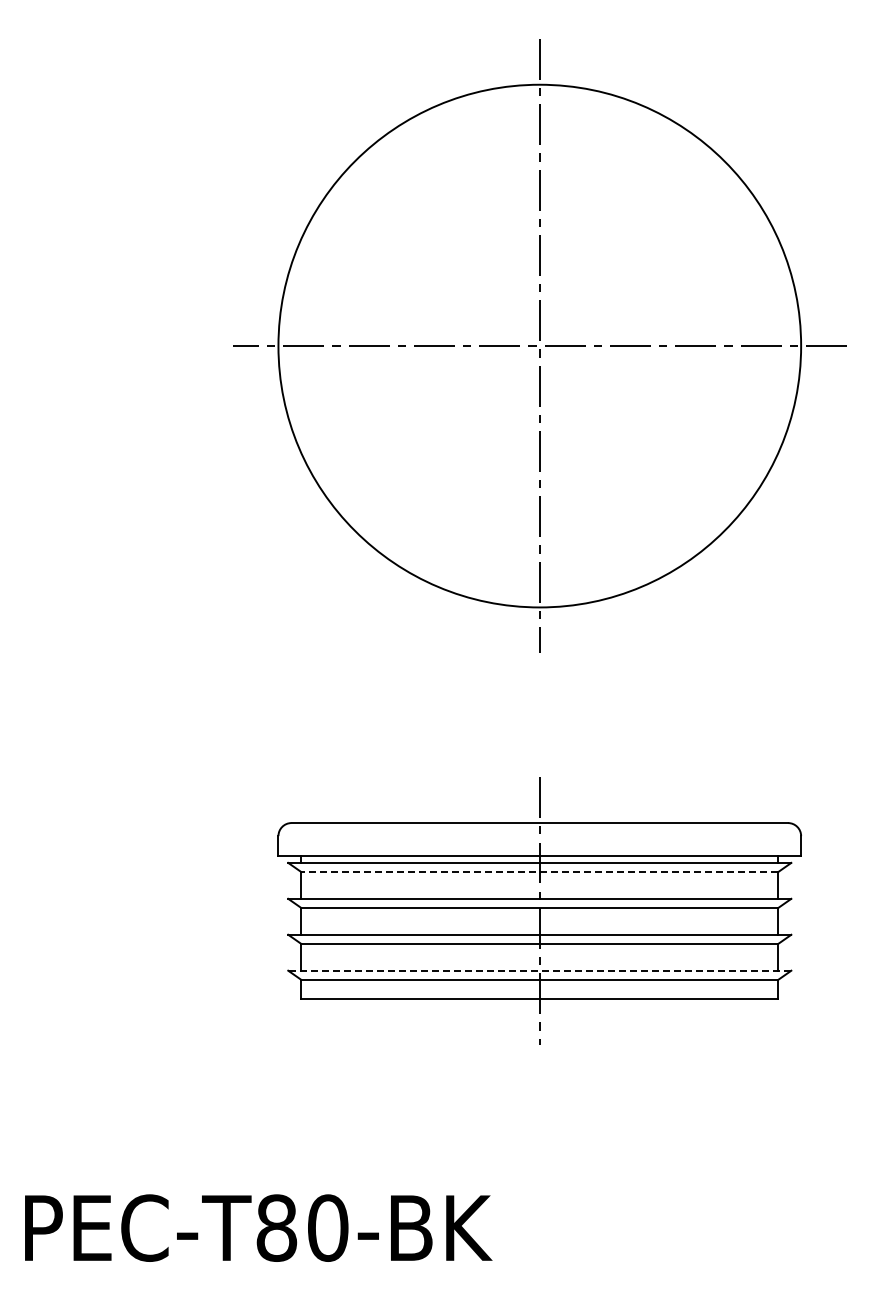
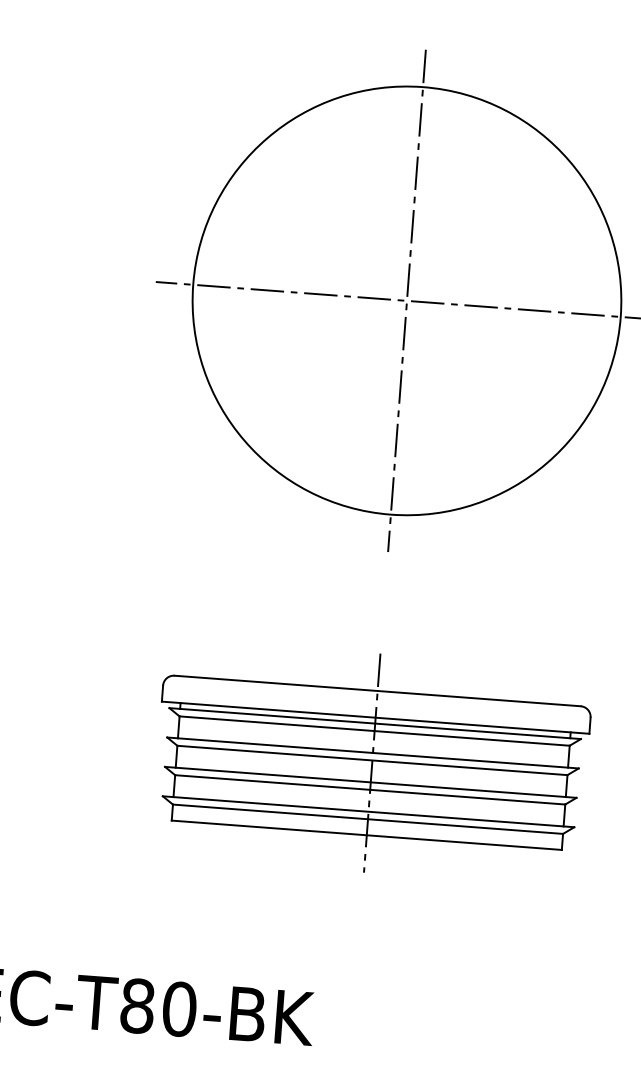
line: (539, 872) -> (374, 731), dashed -> solid
line: (539, 970) -> (368, 811), dashed -> solid

